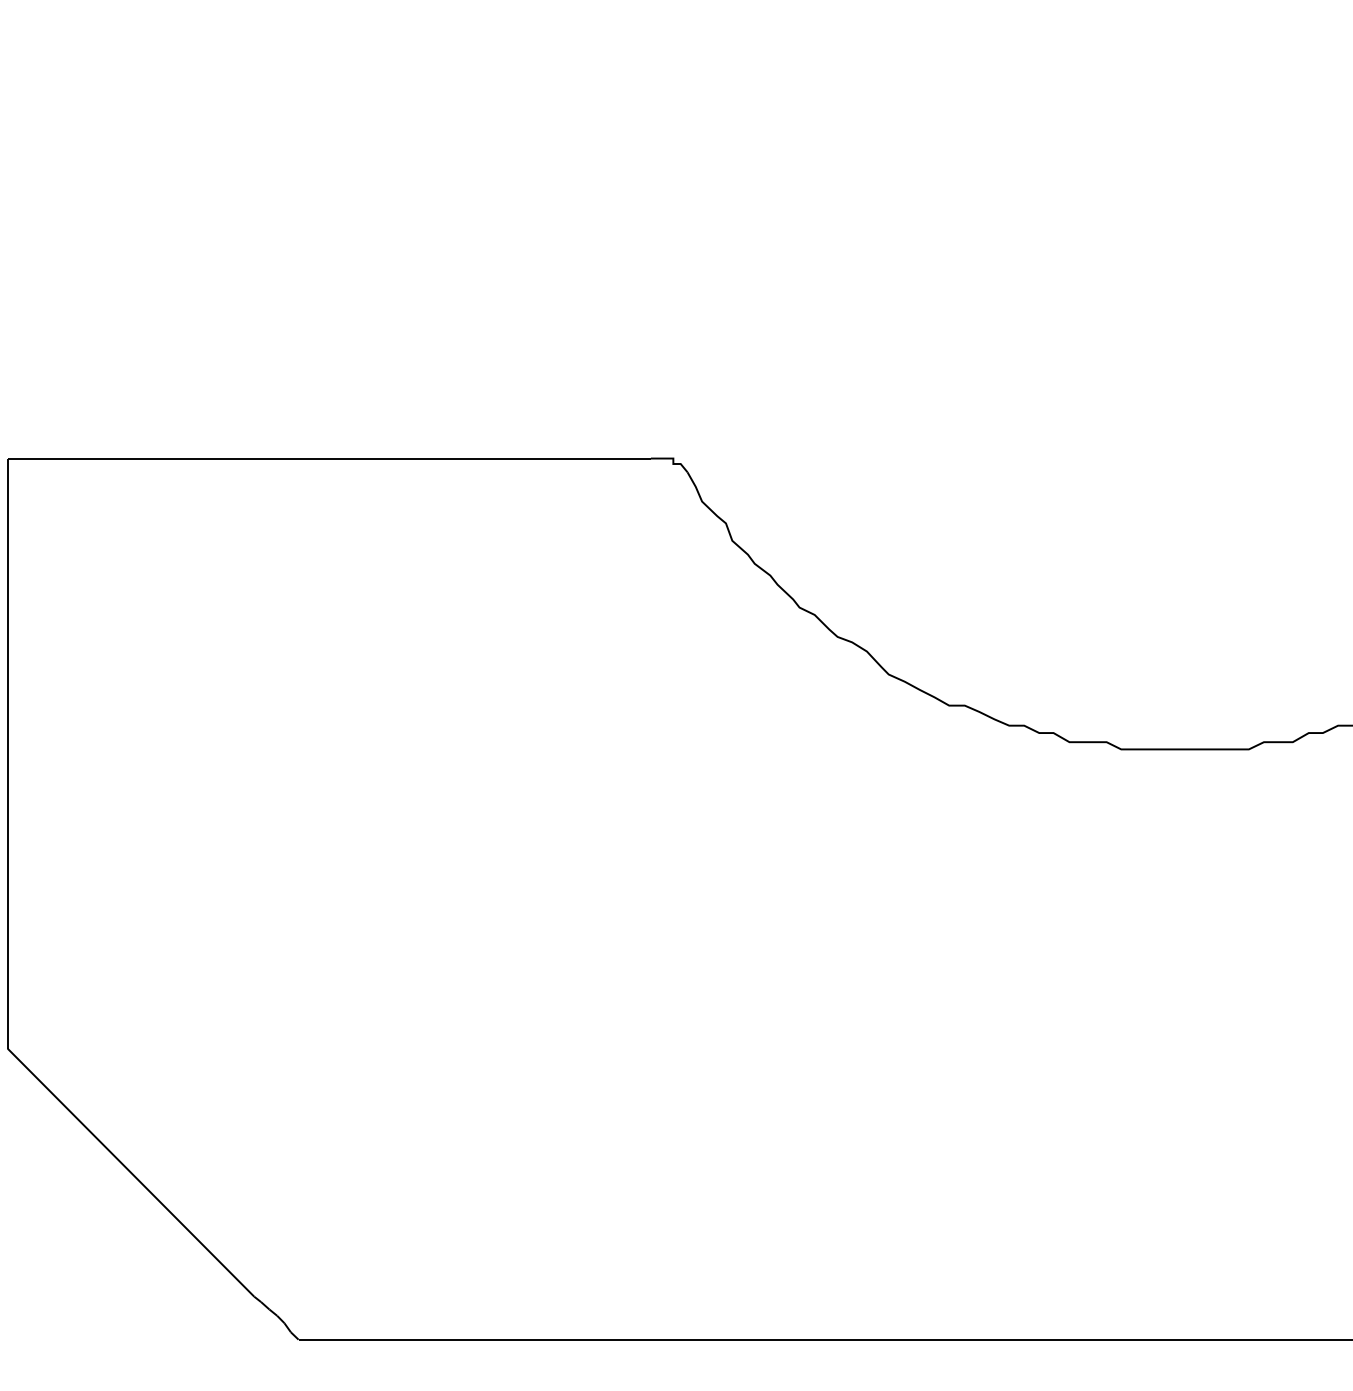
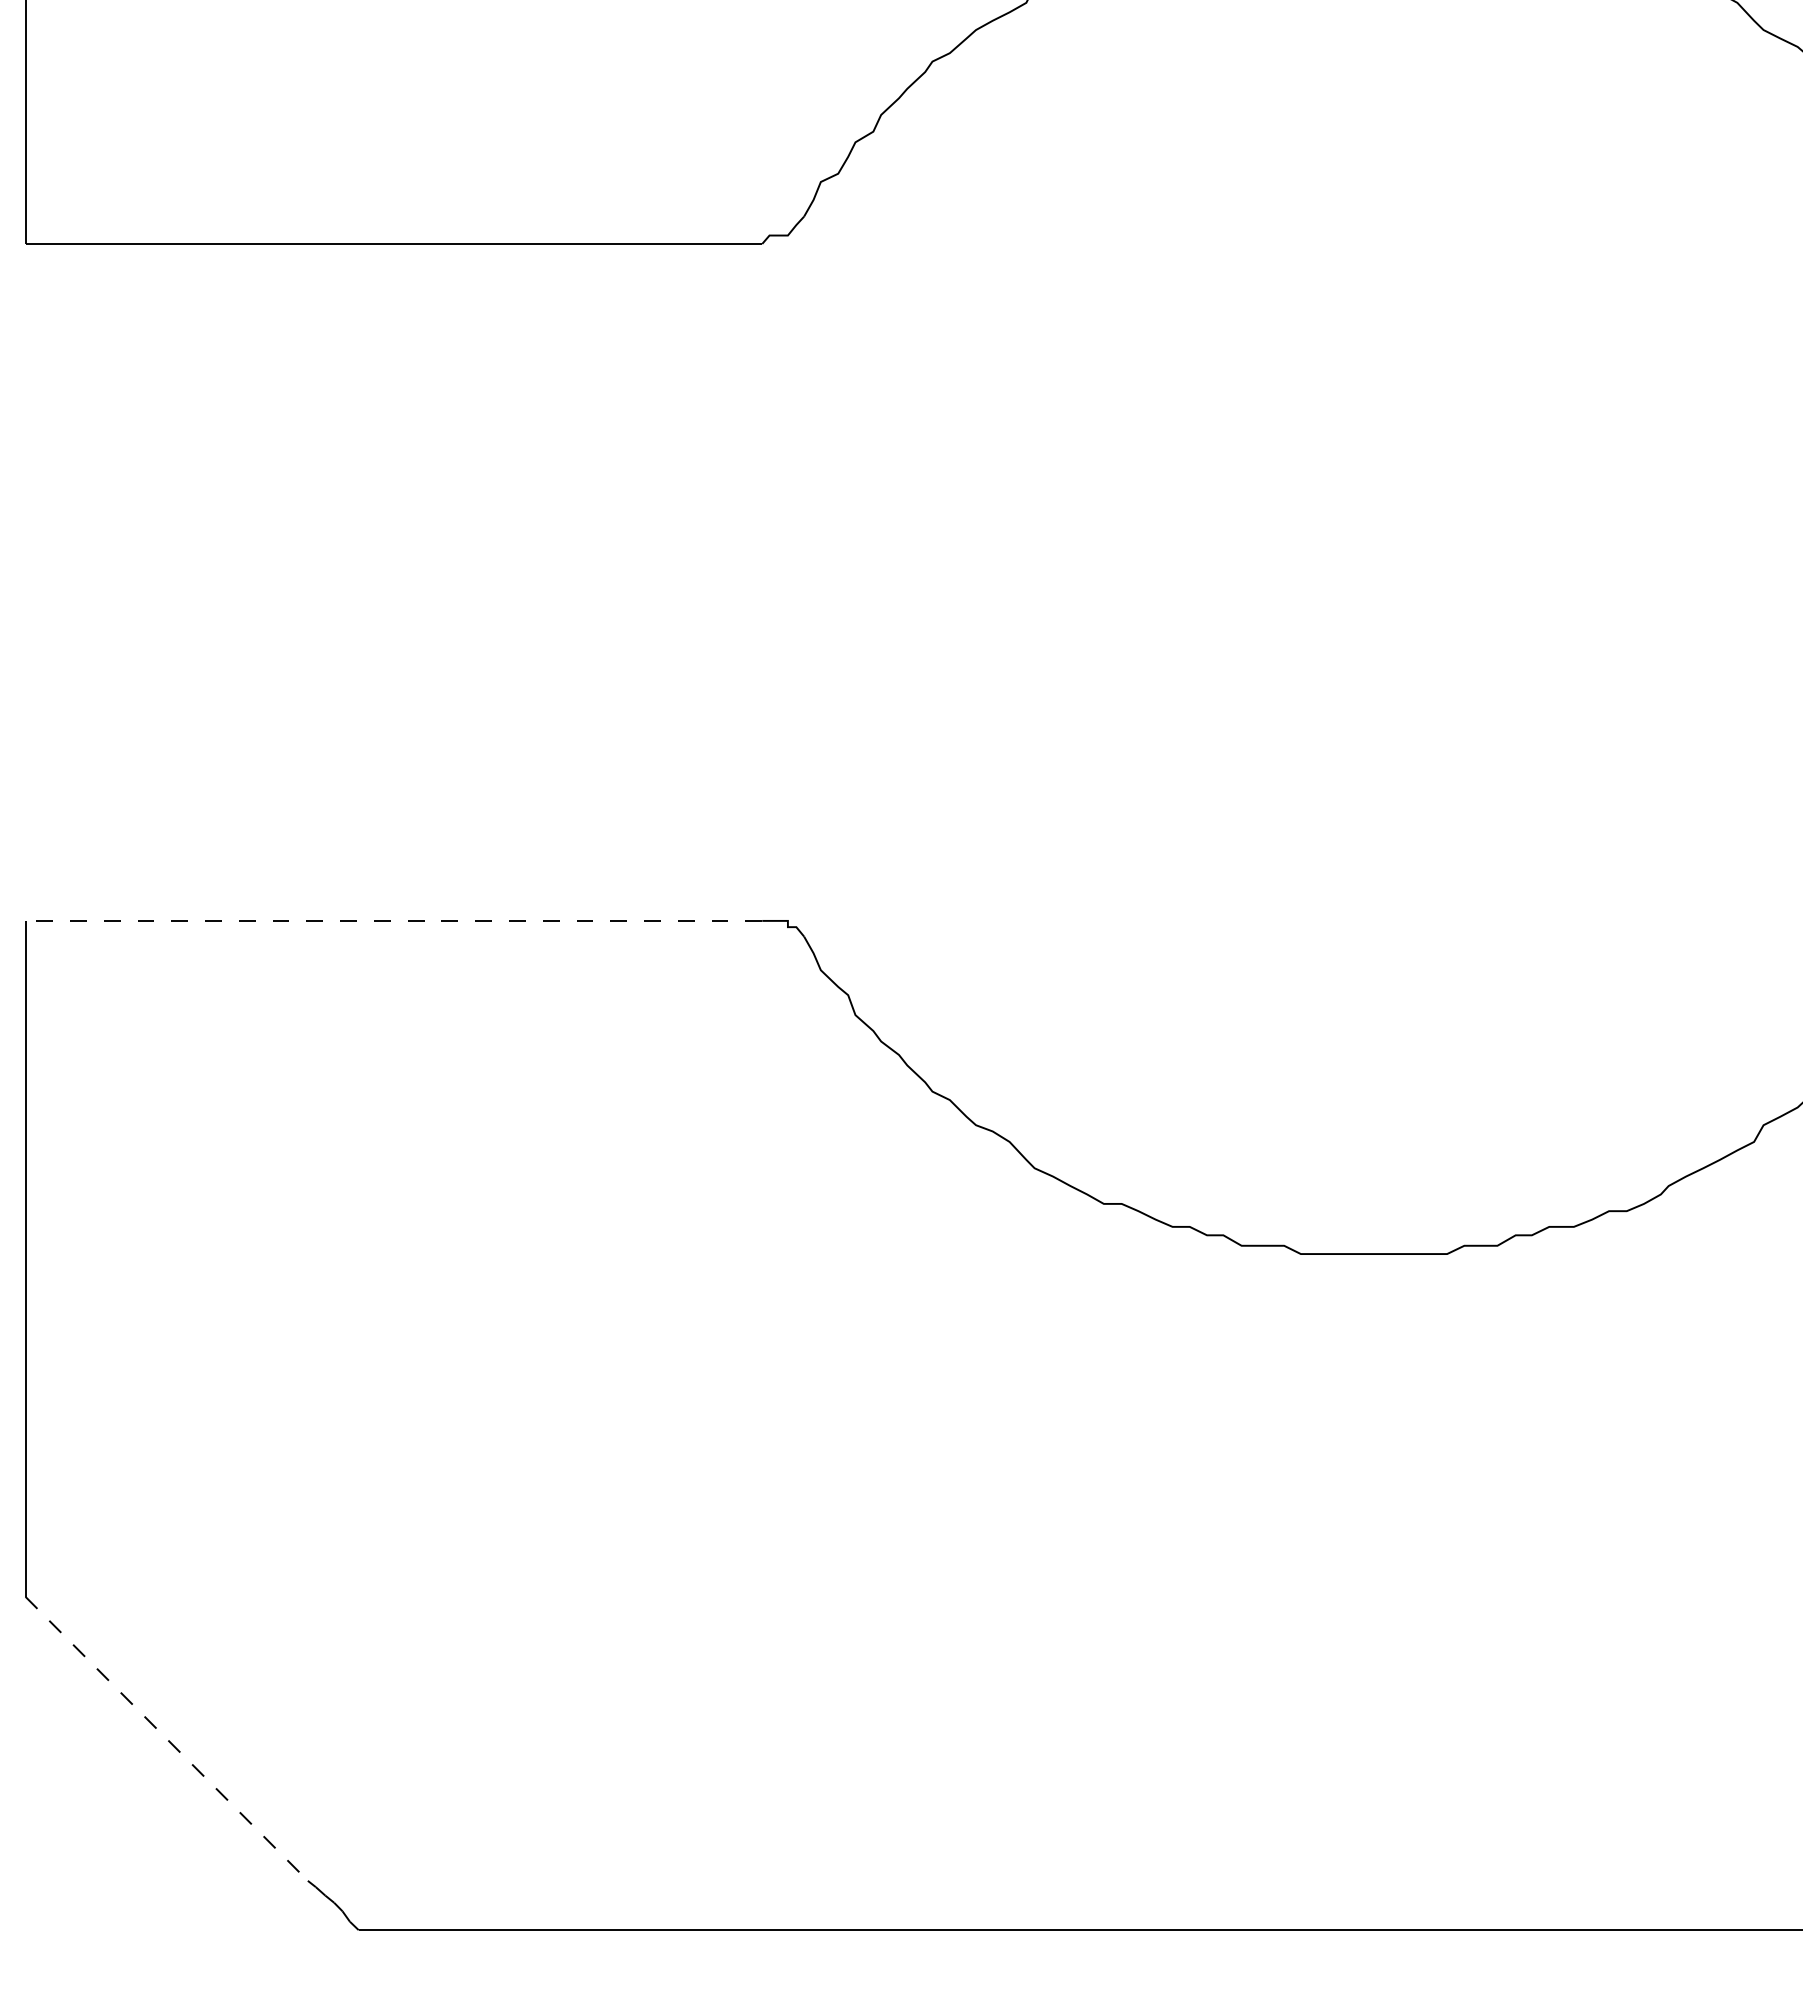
line: (328, 458) -> (393, 920), solid -> dashed
line: (131, 1173) -> (167, 1739), solid -> dashed

